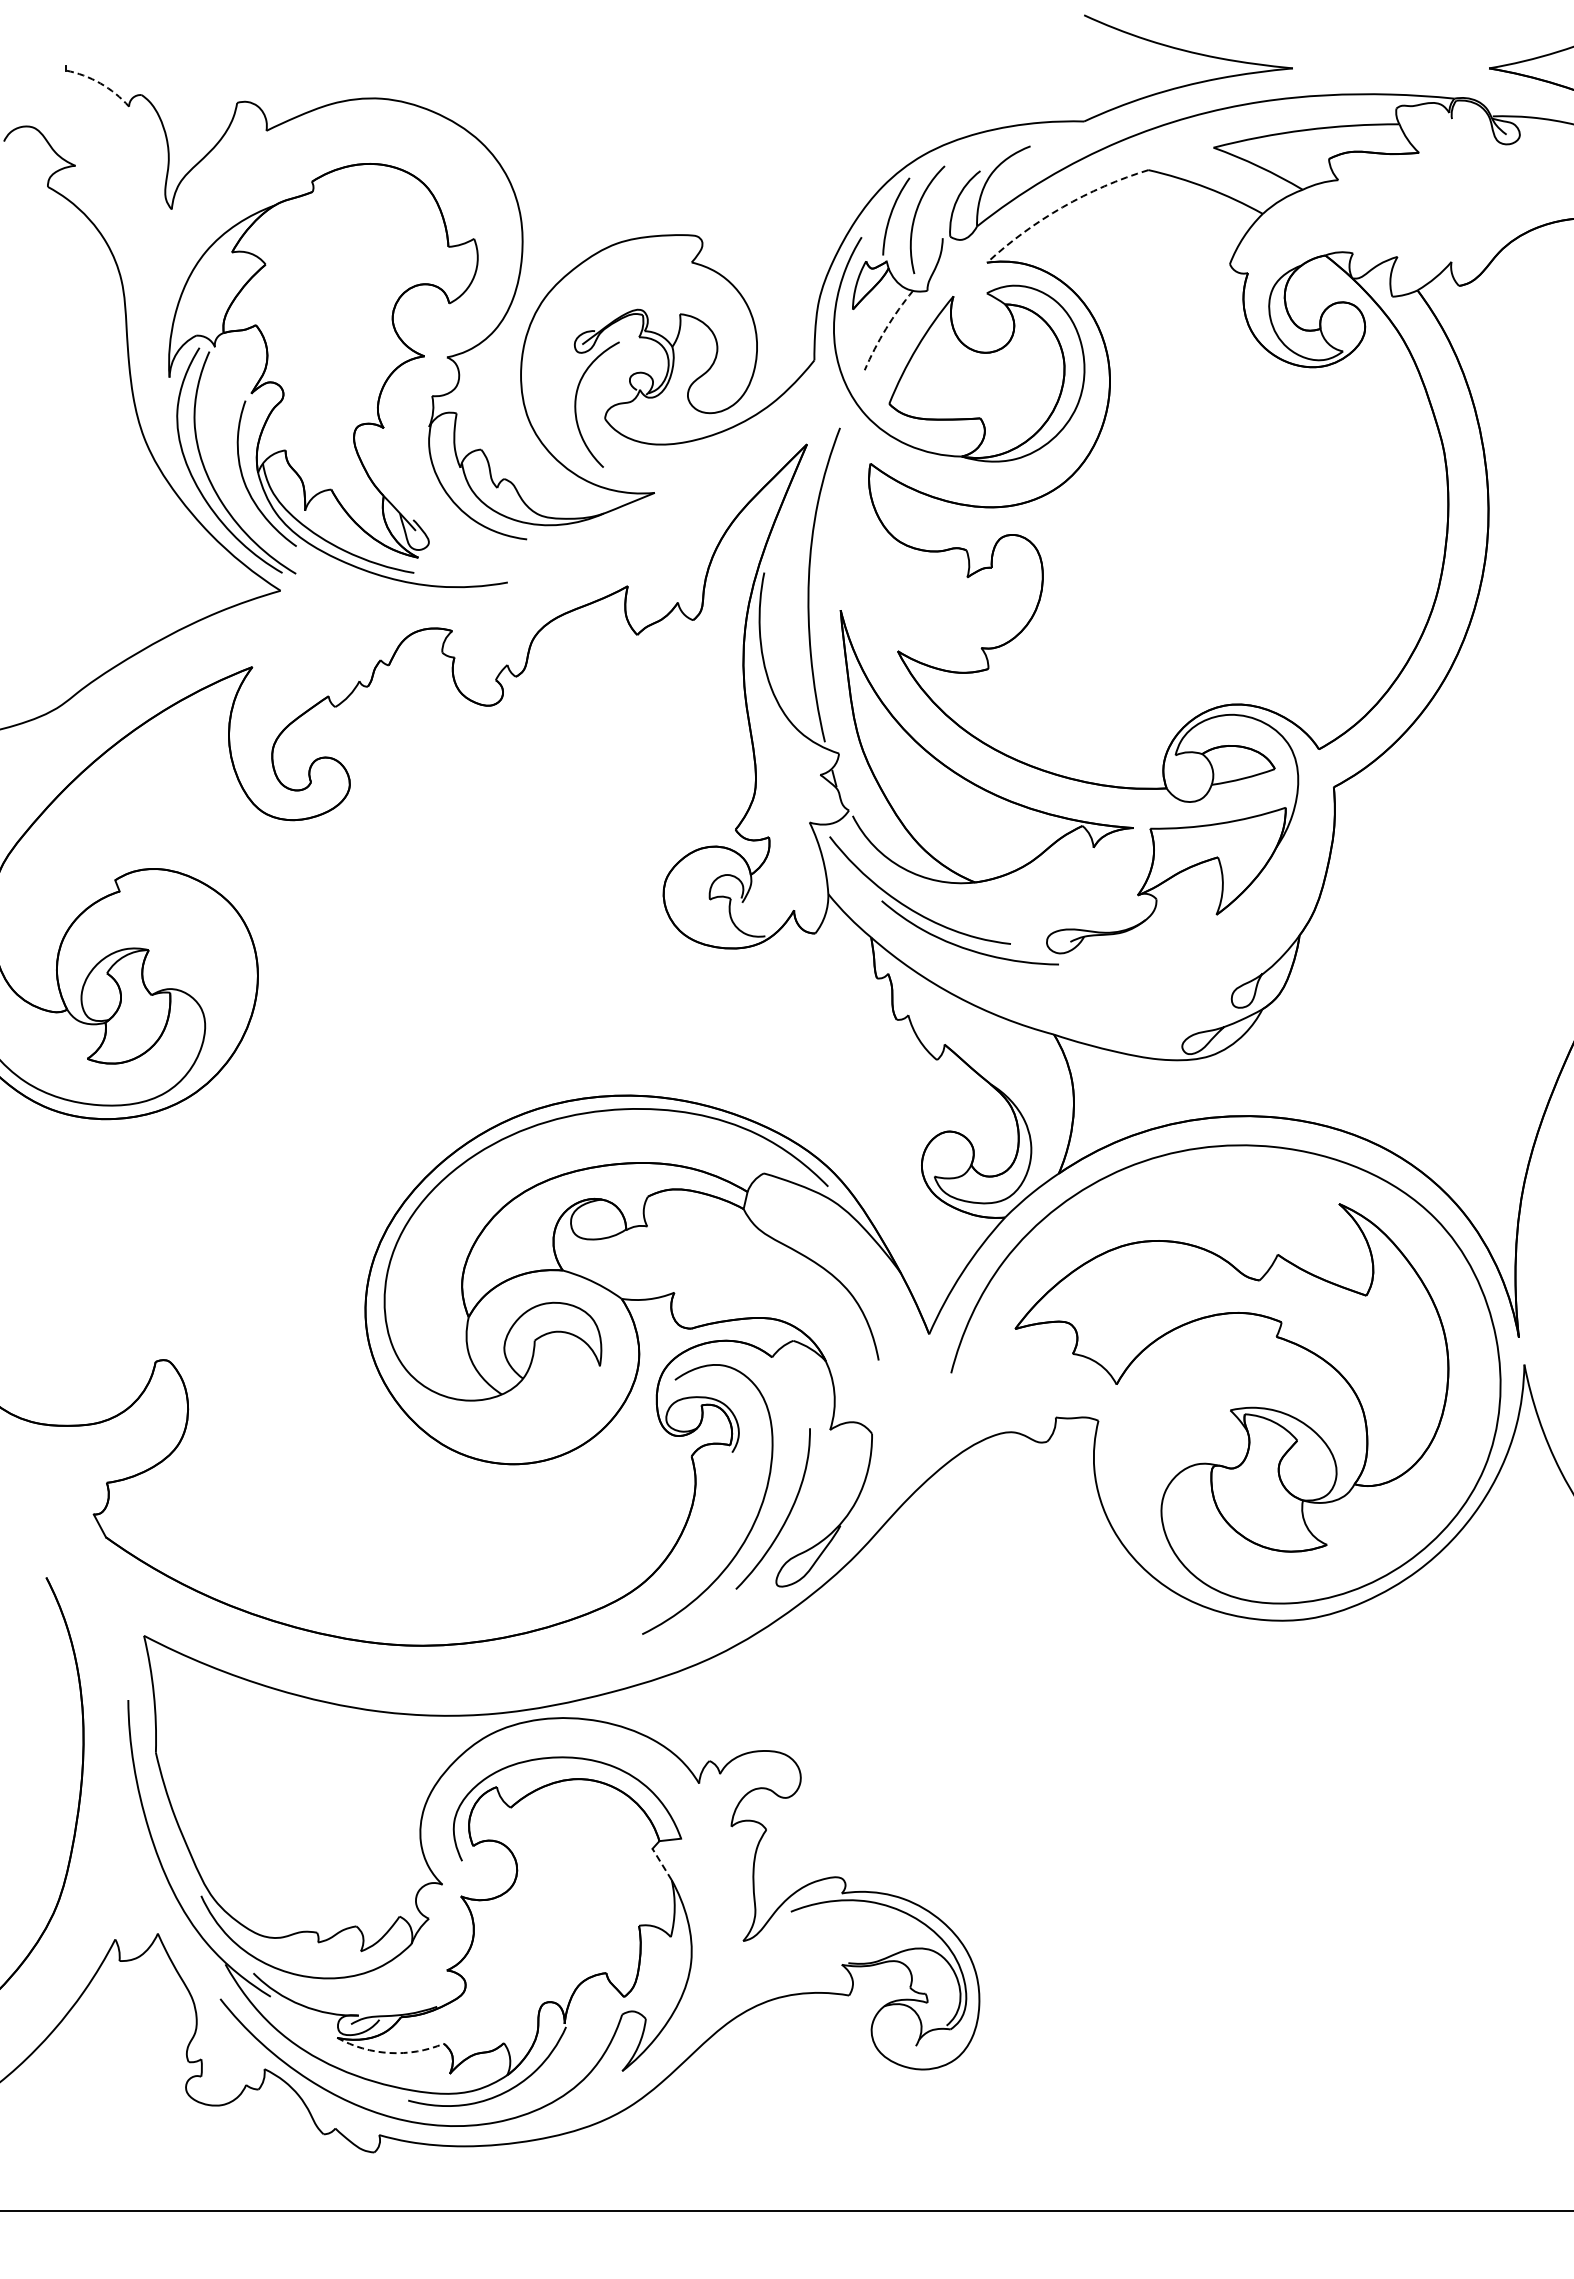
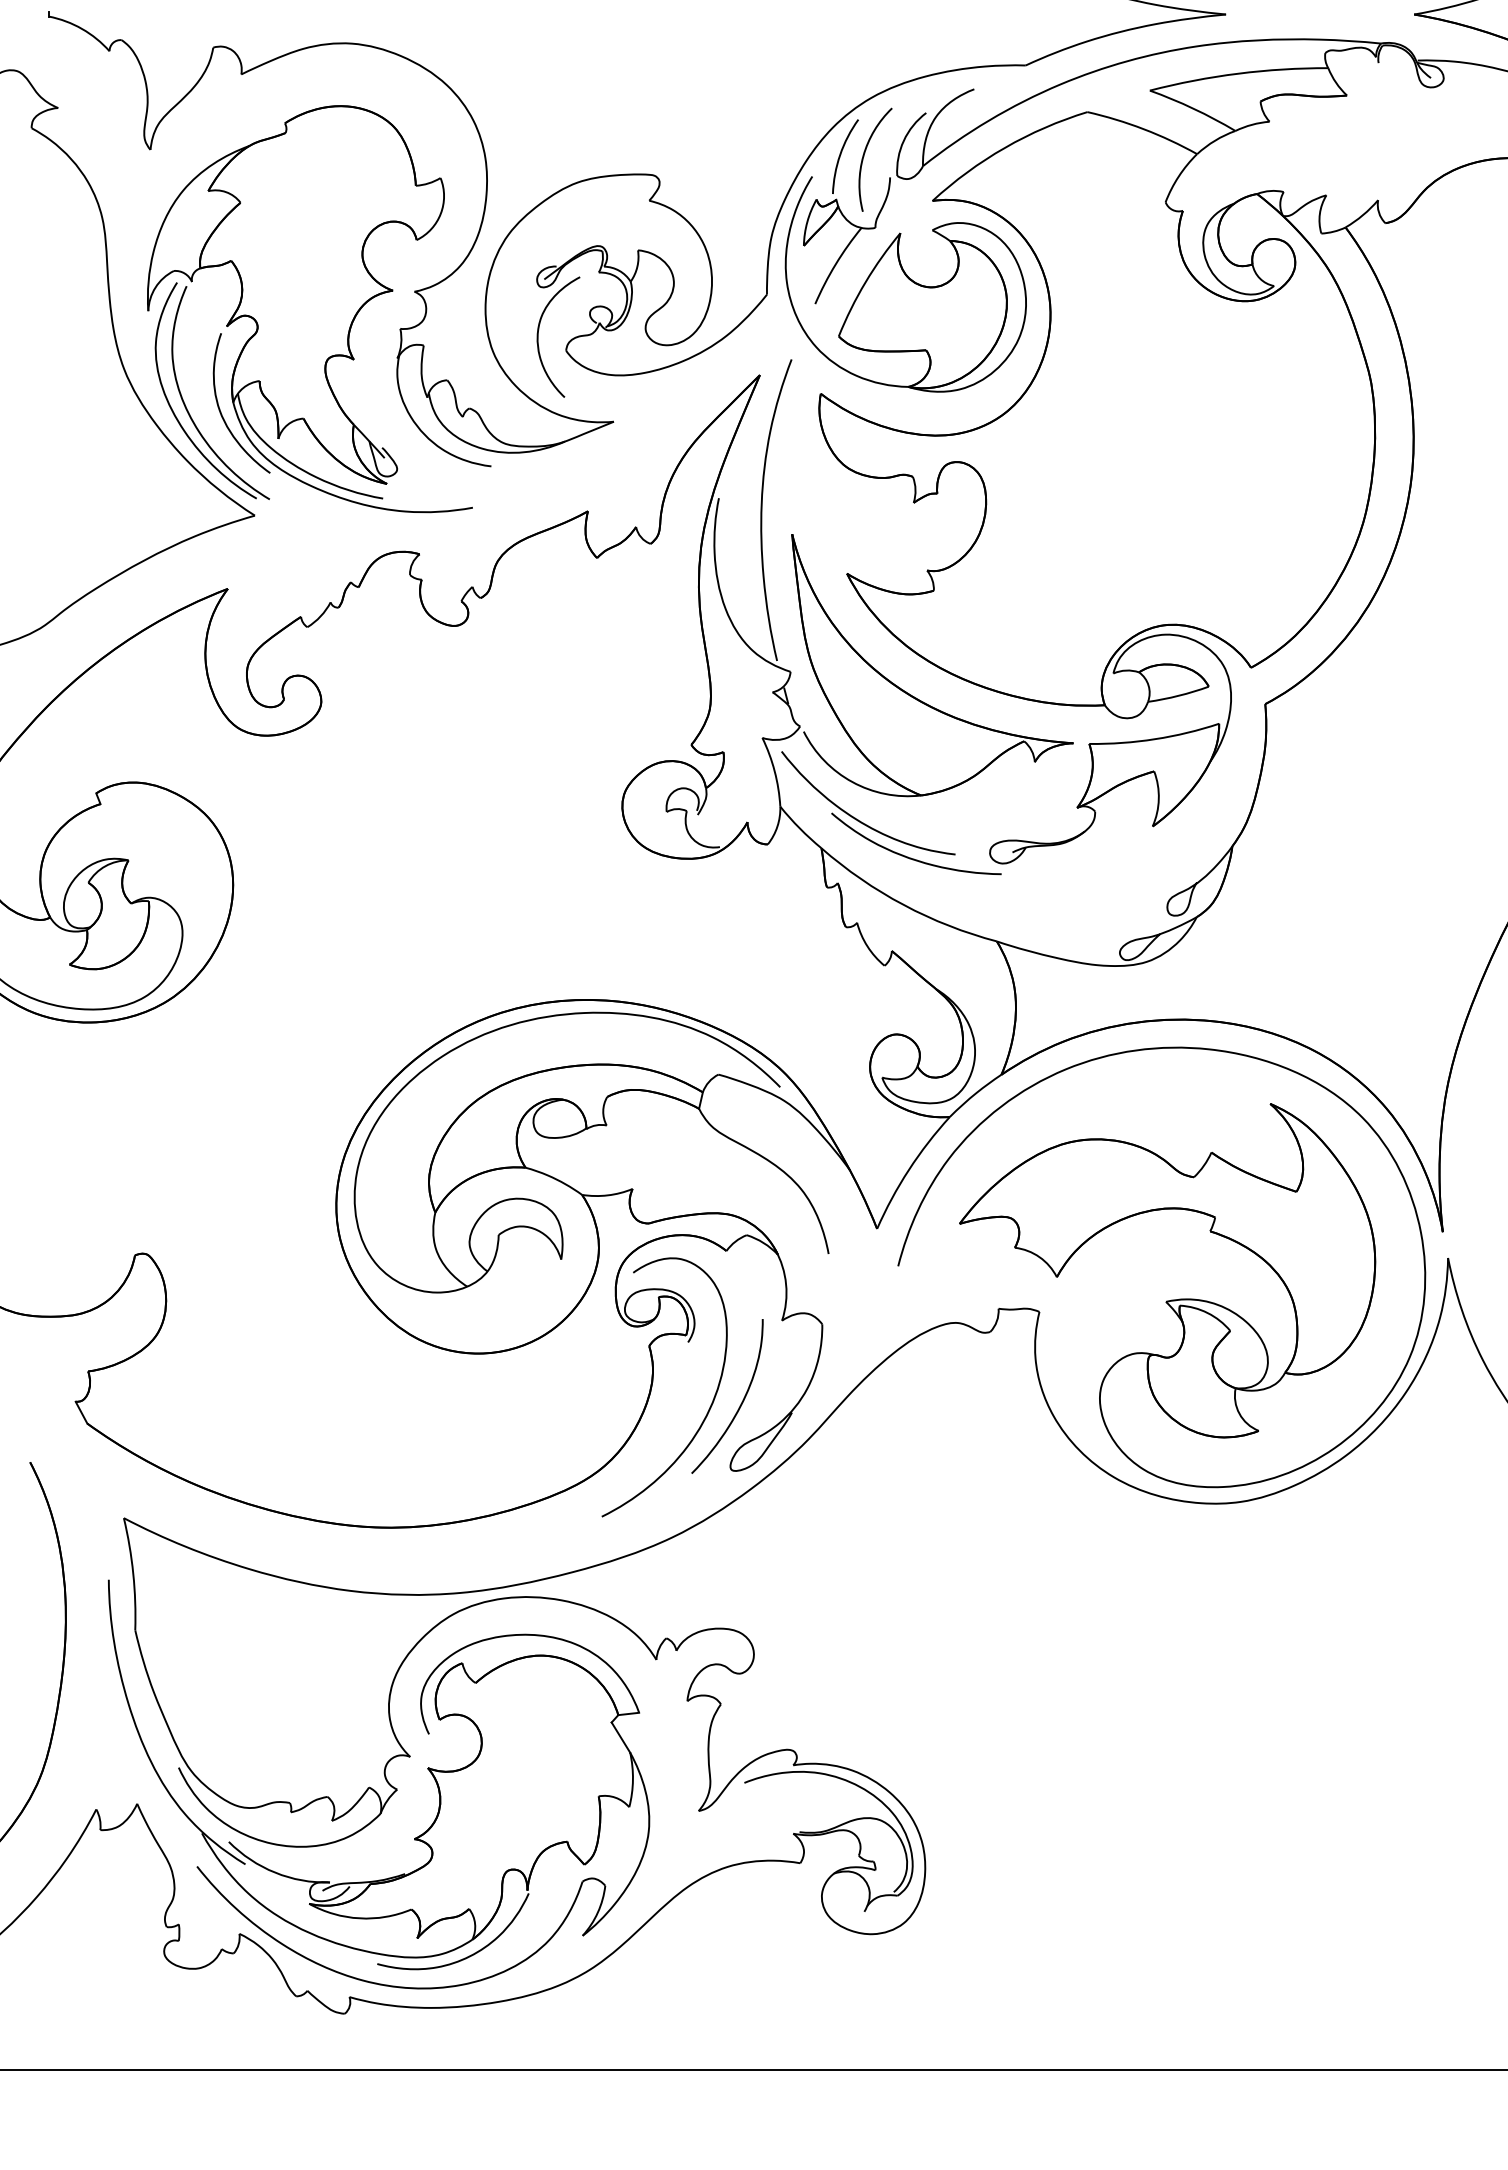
arc: (100, 83) -> (82, 29), dashed -> solid
arc: (1062, 207) -> (1004, 147), dashed -> solid
arc: (886, 328) -> (836, 264), dashed -> solid
line: (661, 1864) -> (620, 1737), dashed -> solid
arc: (389, 2053) -> (359, 1918), dashed -> solid

